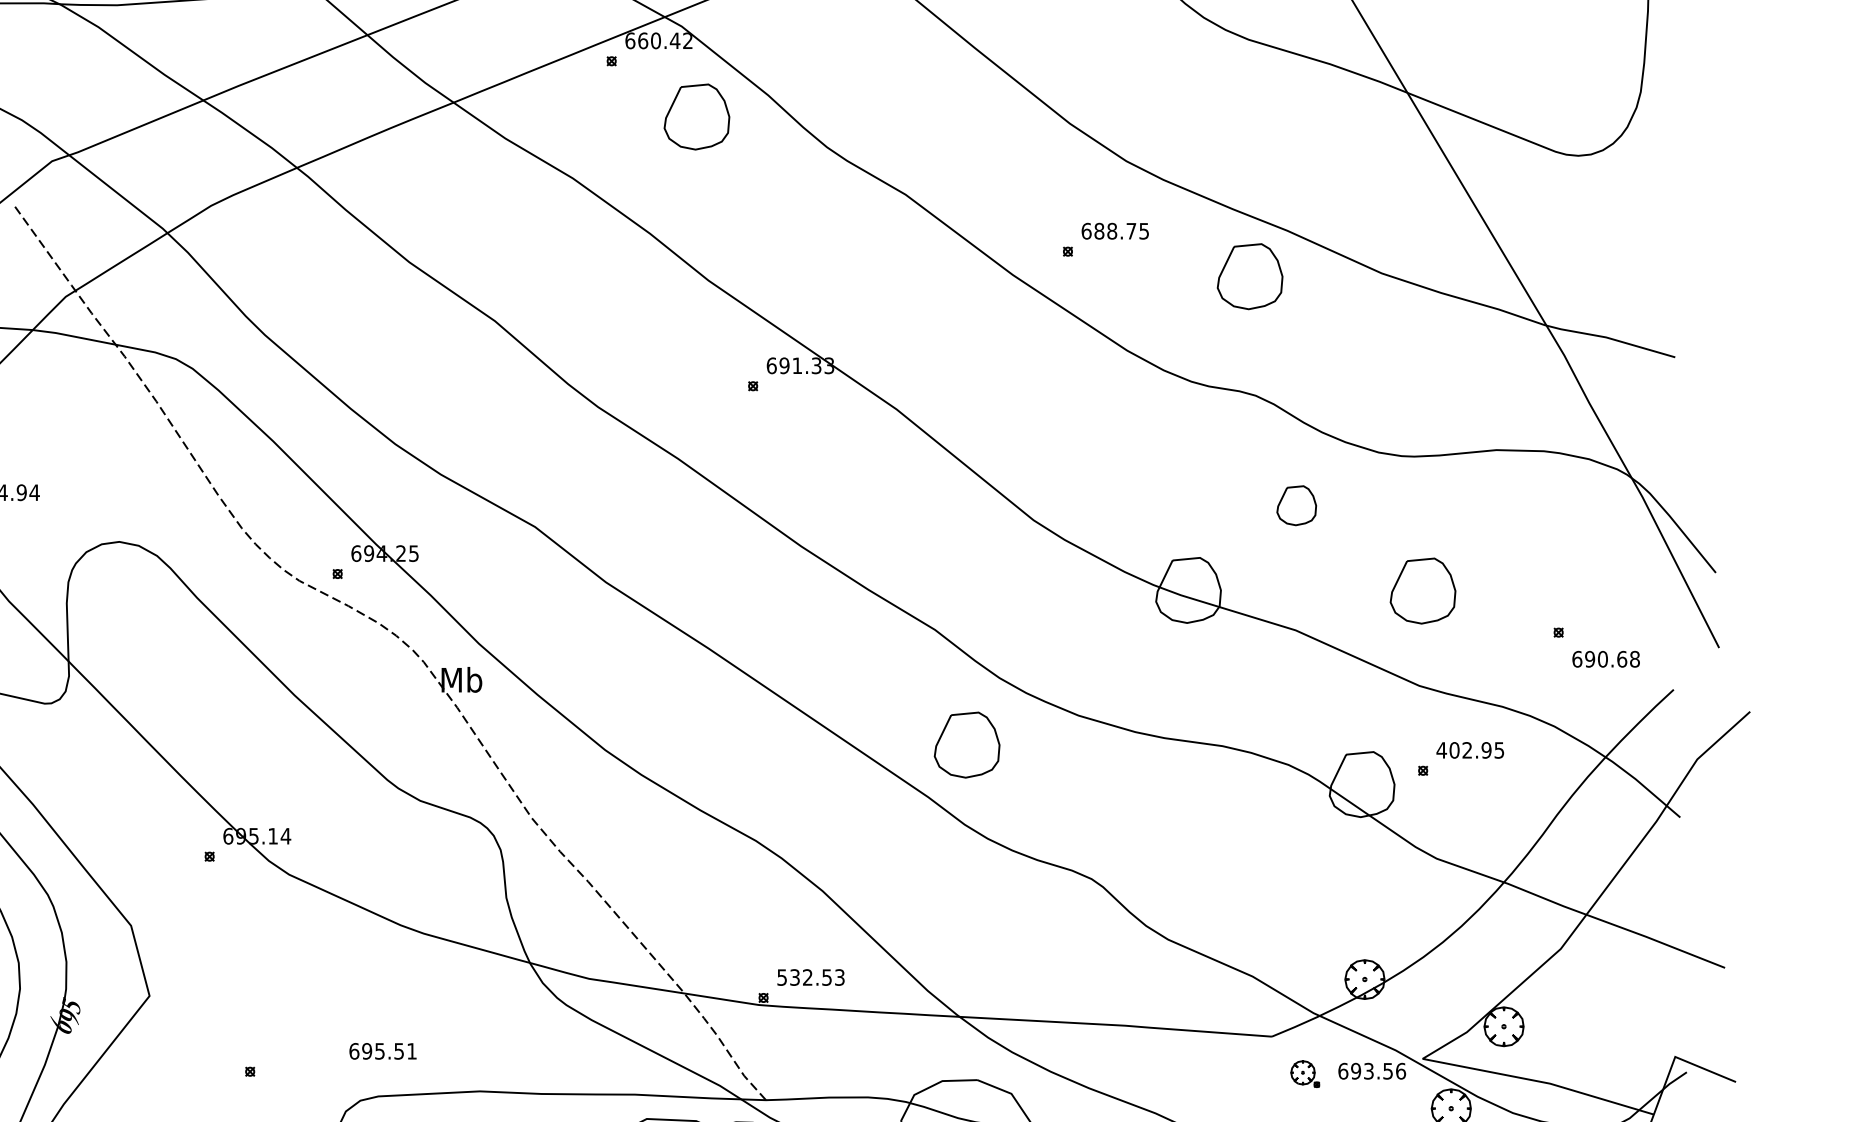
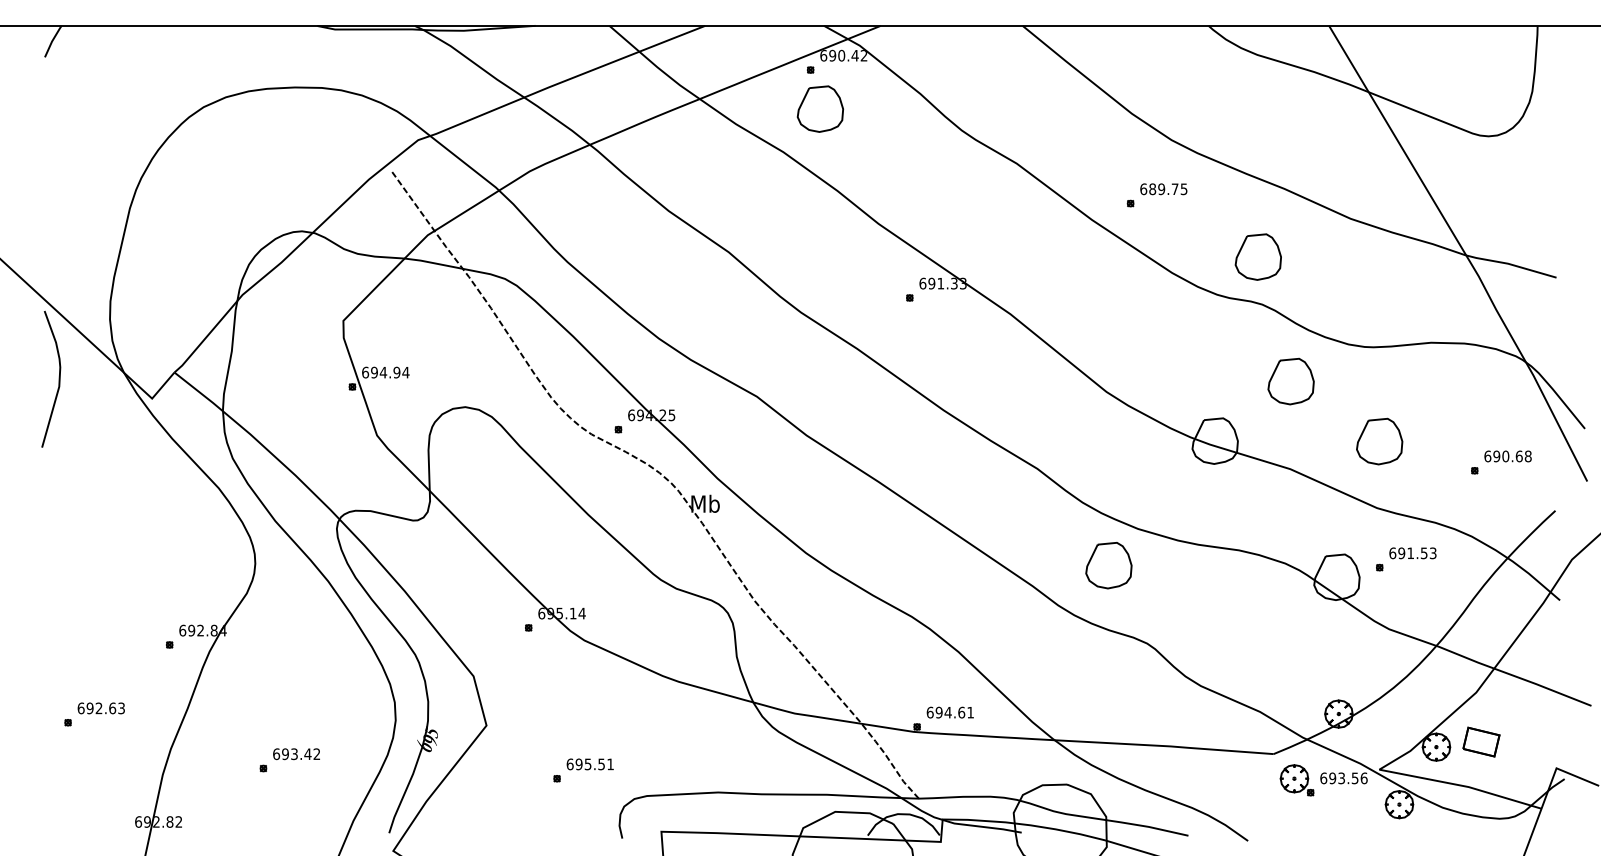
text: (642, 40) -> (832, 55), 660.42 -> 690.42
part: (697, 116) -> (820, 108), moved
text: (1111, 231) -> (1161, 189), 688.75 -> 689.75
part: (1248, 275) -> (1257, 256), moved
part: (1295, 505) -> (1290, 381), size x1.67
text: (1605, 659) -> (1507, 456), moved
part: (966, 744) -> (1108, 565), moved
text: (1469, 750) -> (1412, 553), 402.95 -> 691.53
text: (809, 977) -> (949, 712), 532.53 -> 694.61
part: (1568, 1018) -> (1481, 741), added
text: (381, 1051) -> (589, 764), moved
part: (1304, 1074) -> (1296, 780), size x1.67

